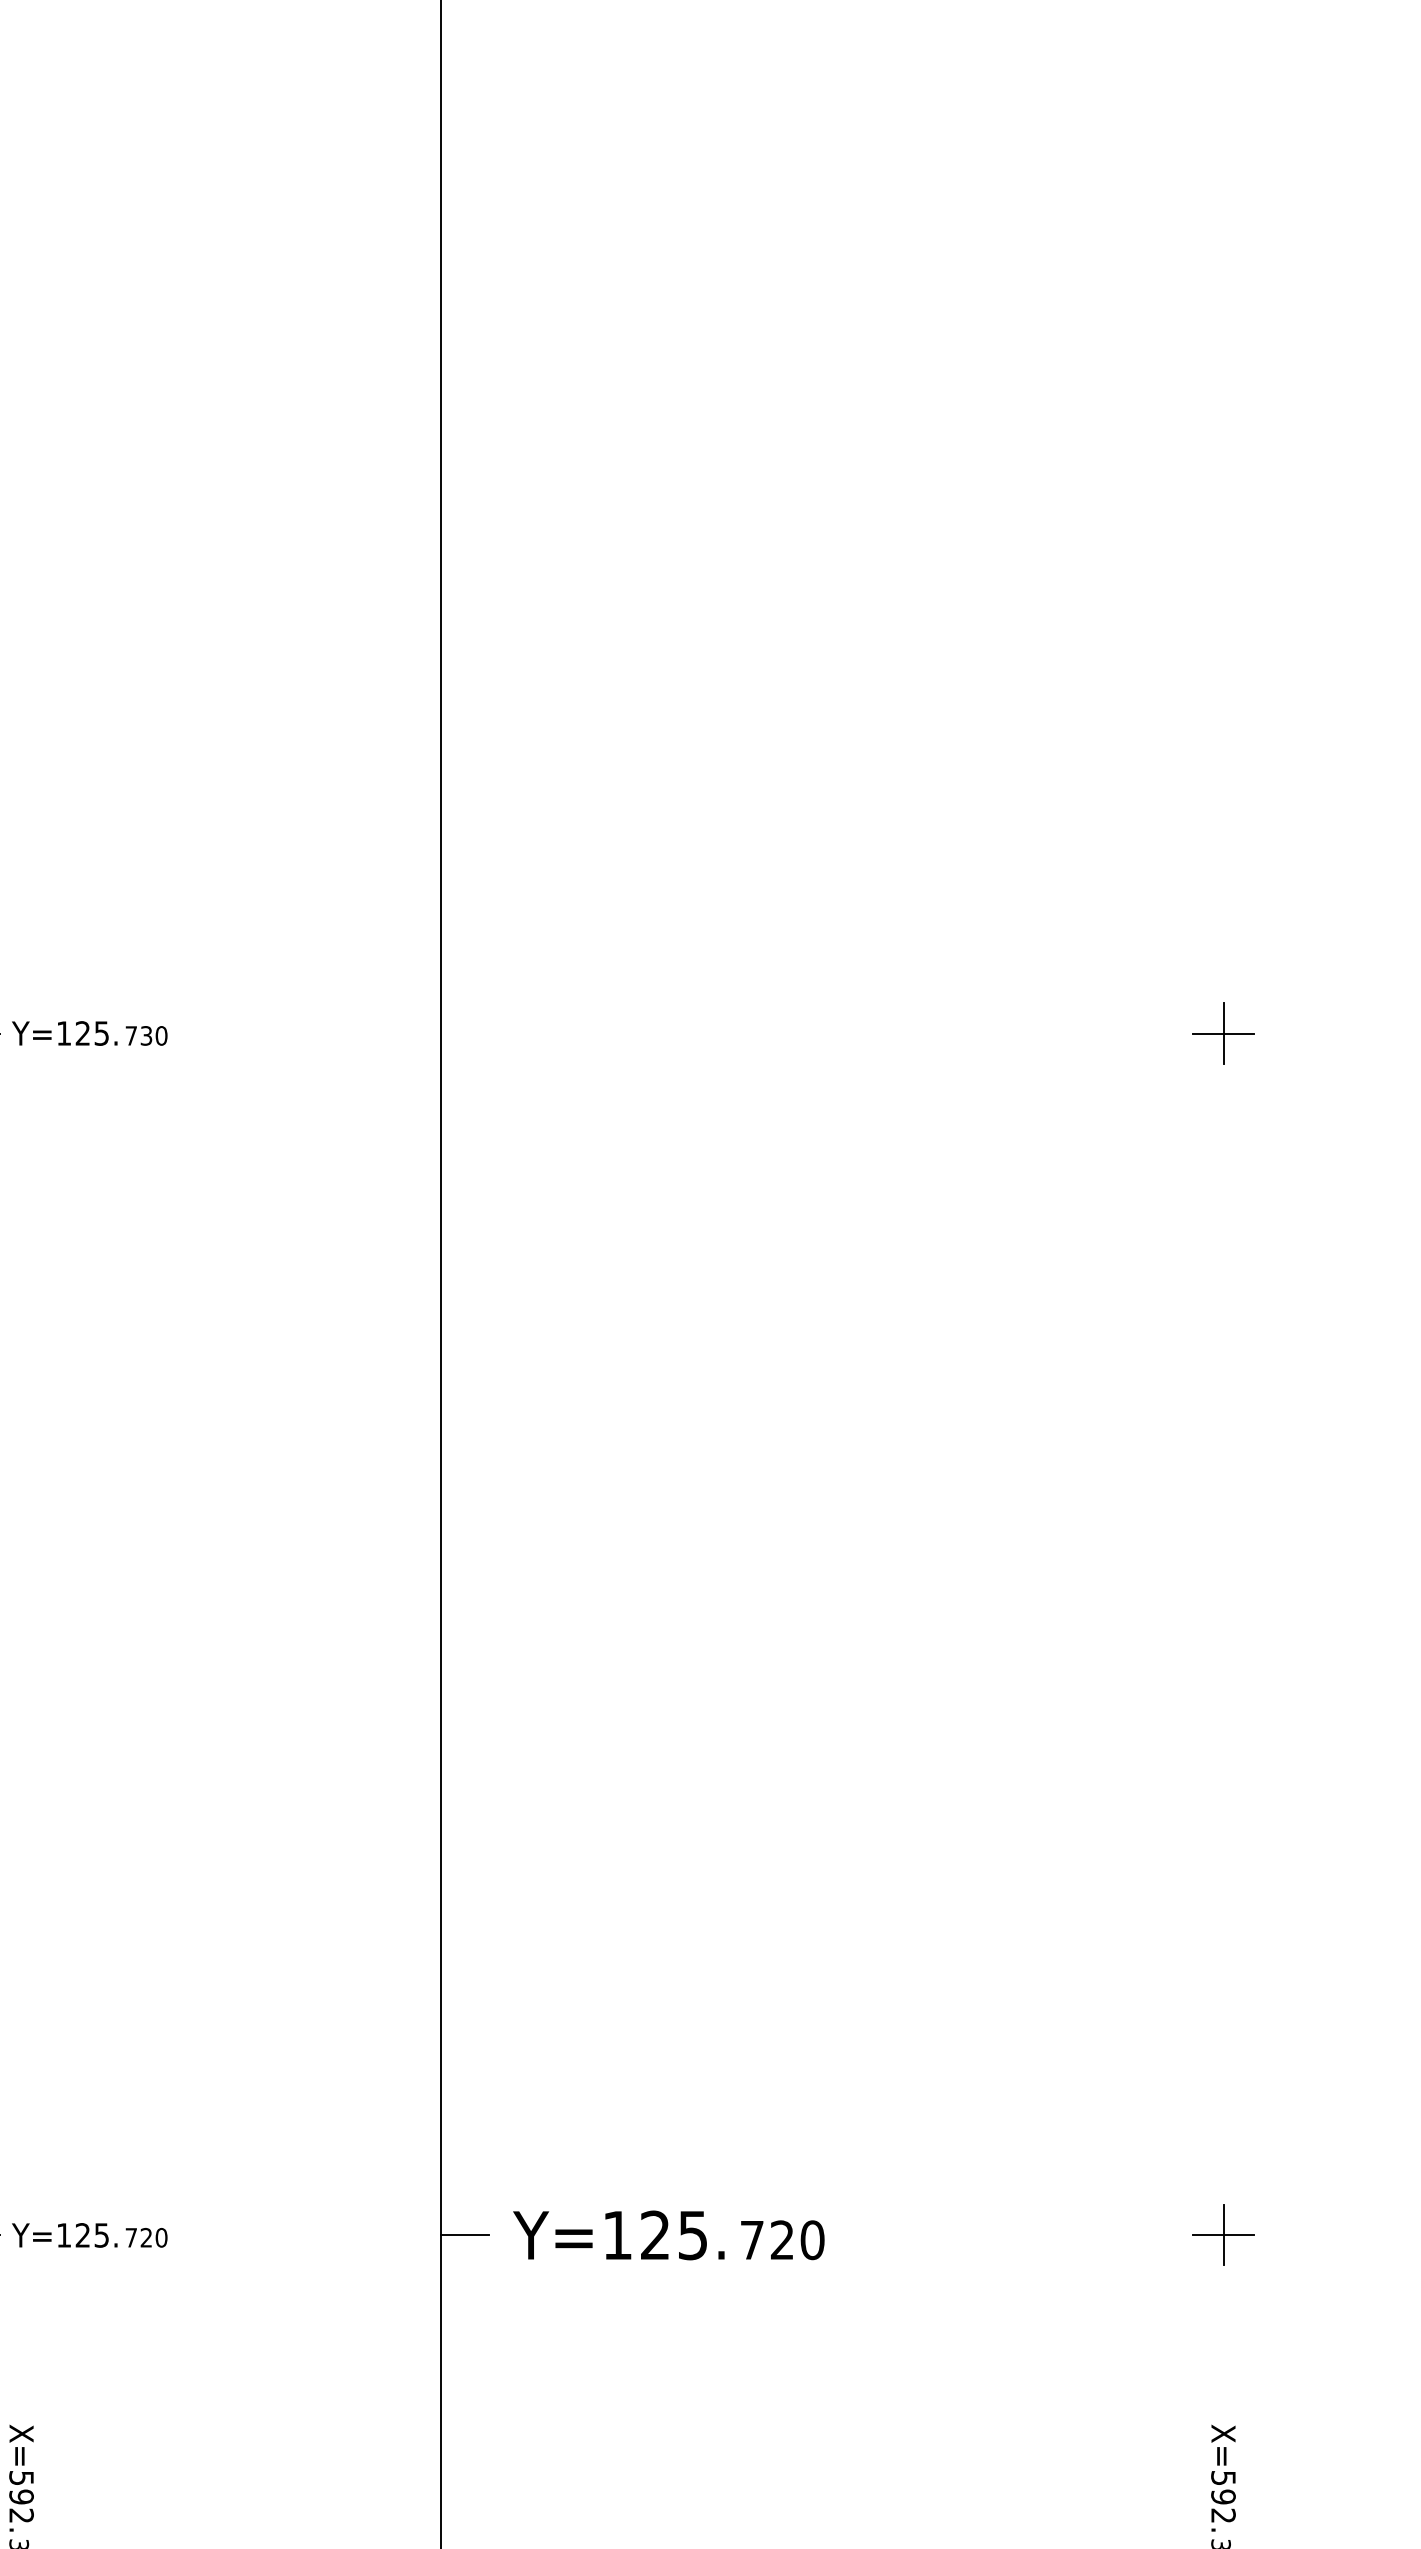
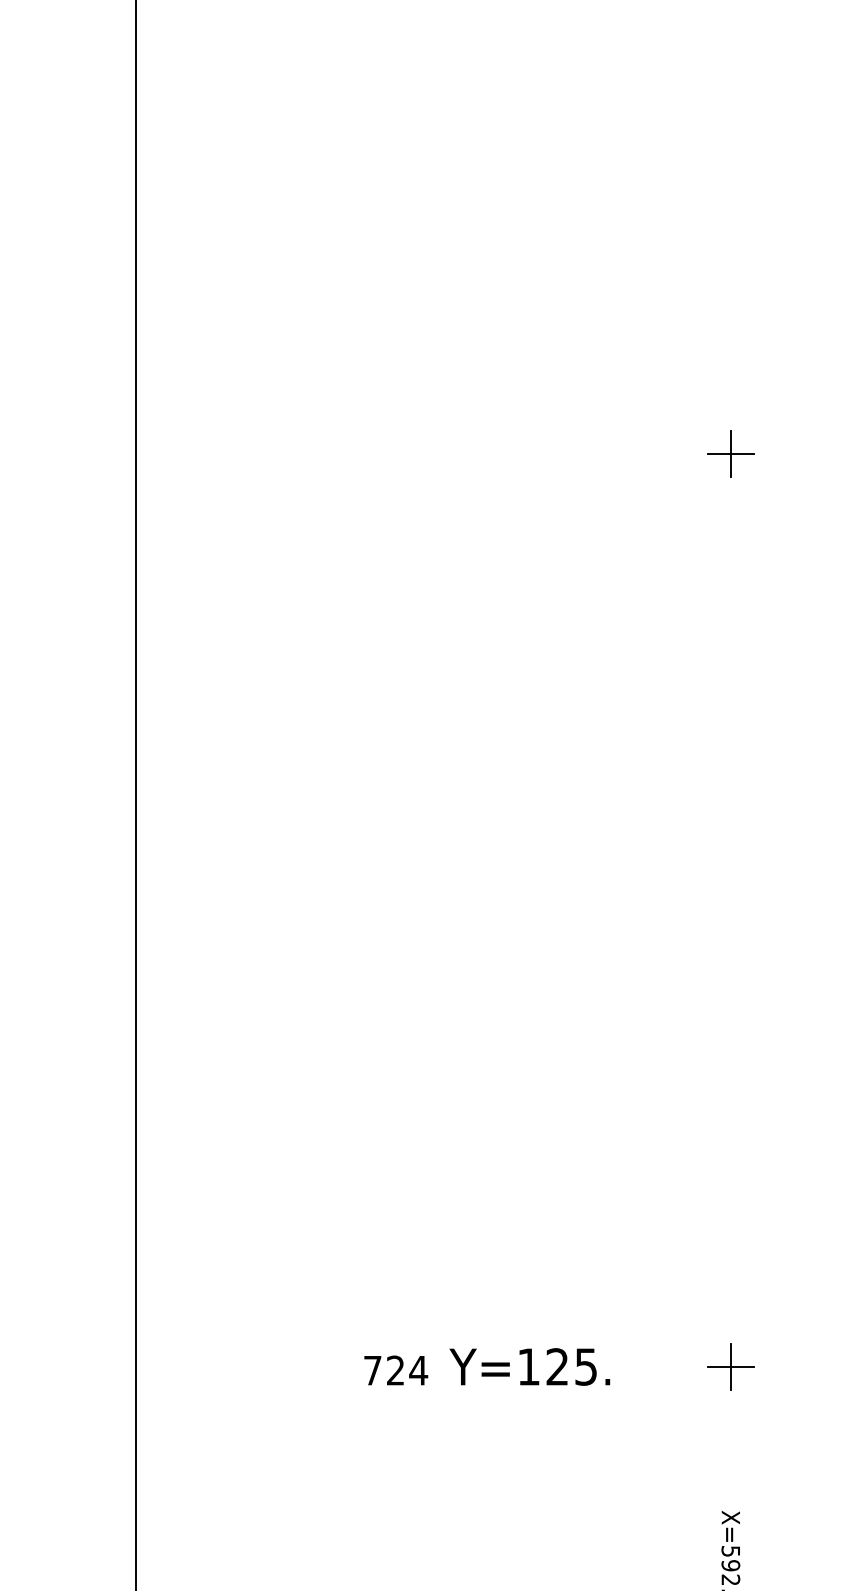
line: (464, 2235) -> (154, 1367), removed
text: (618, 2235) -> (529, 1367), moved
text: (812, 2240) -> (418, 1370), 720 -> 724

